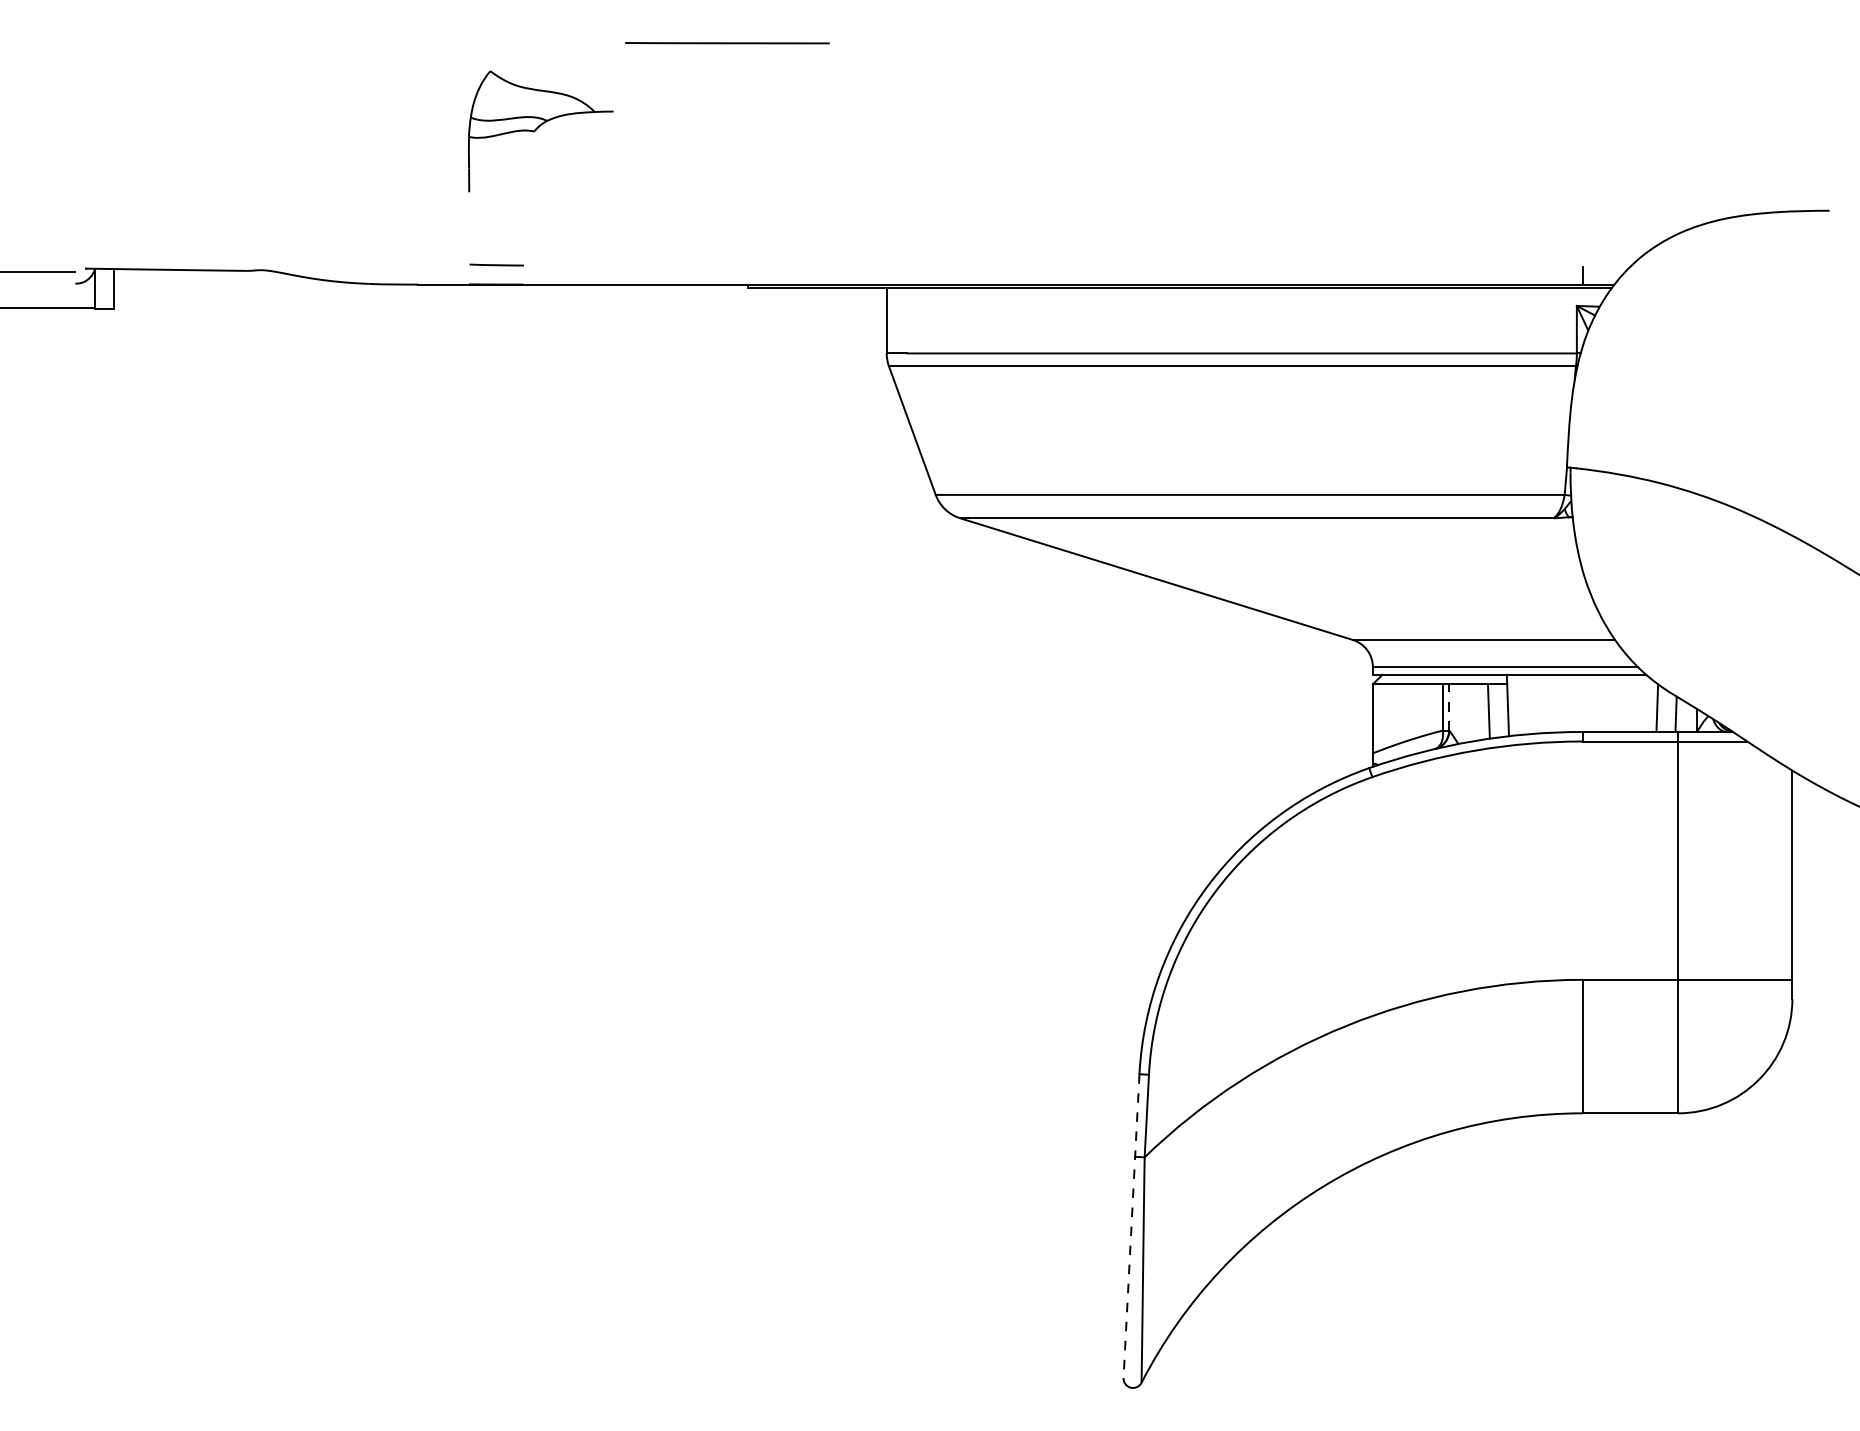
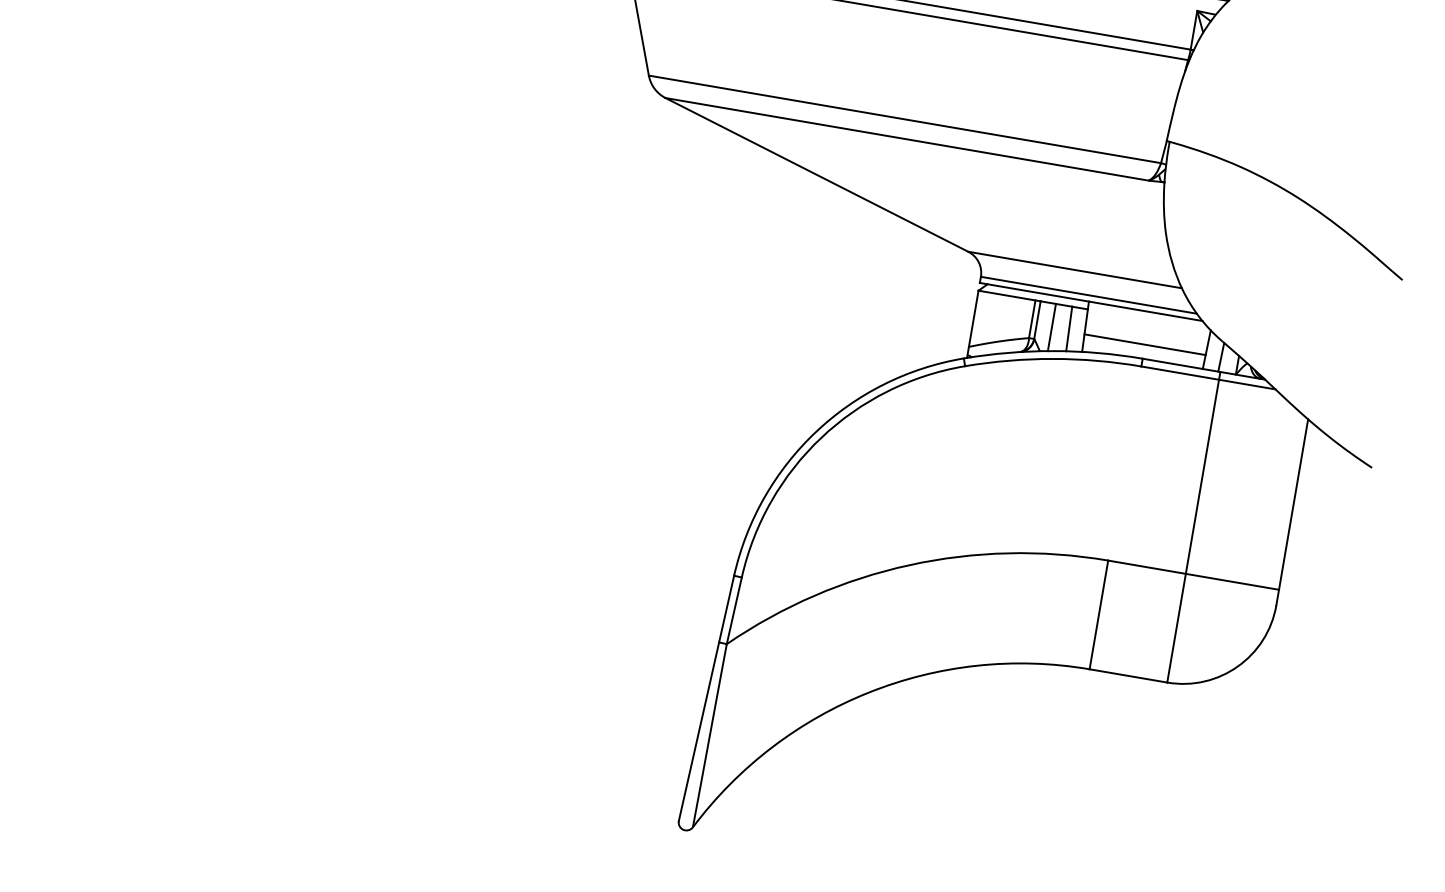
line: (1449, 706) -> (1037, 319), dashed -> solid
line: (1467, 713) -> (1051, 327), added
line: (1582, 714) -> (1145, 344), added
line: (1131, 1226) -> (706, 698), dashed -> solid

